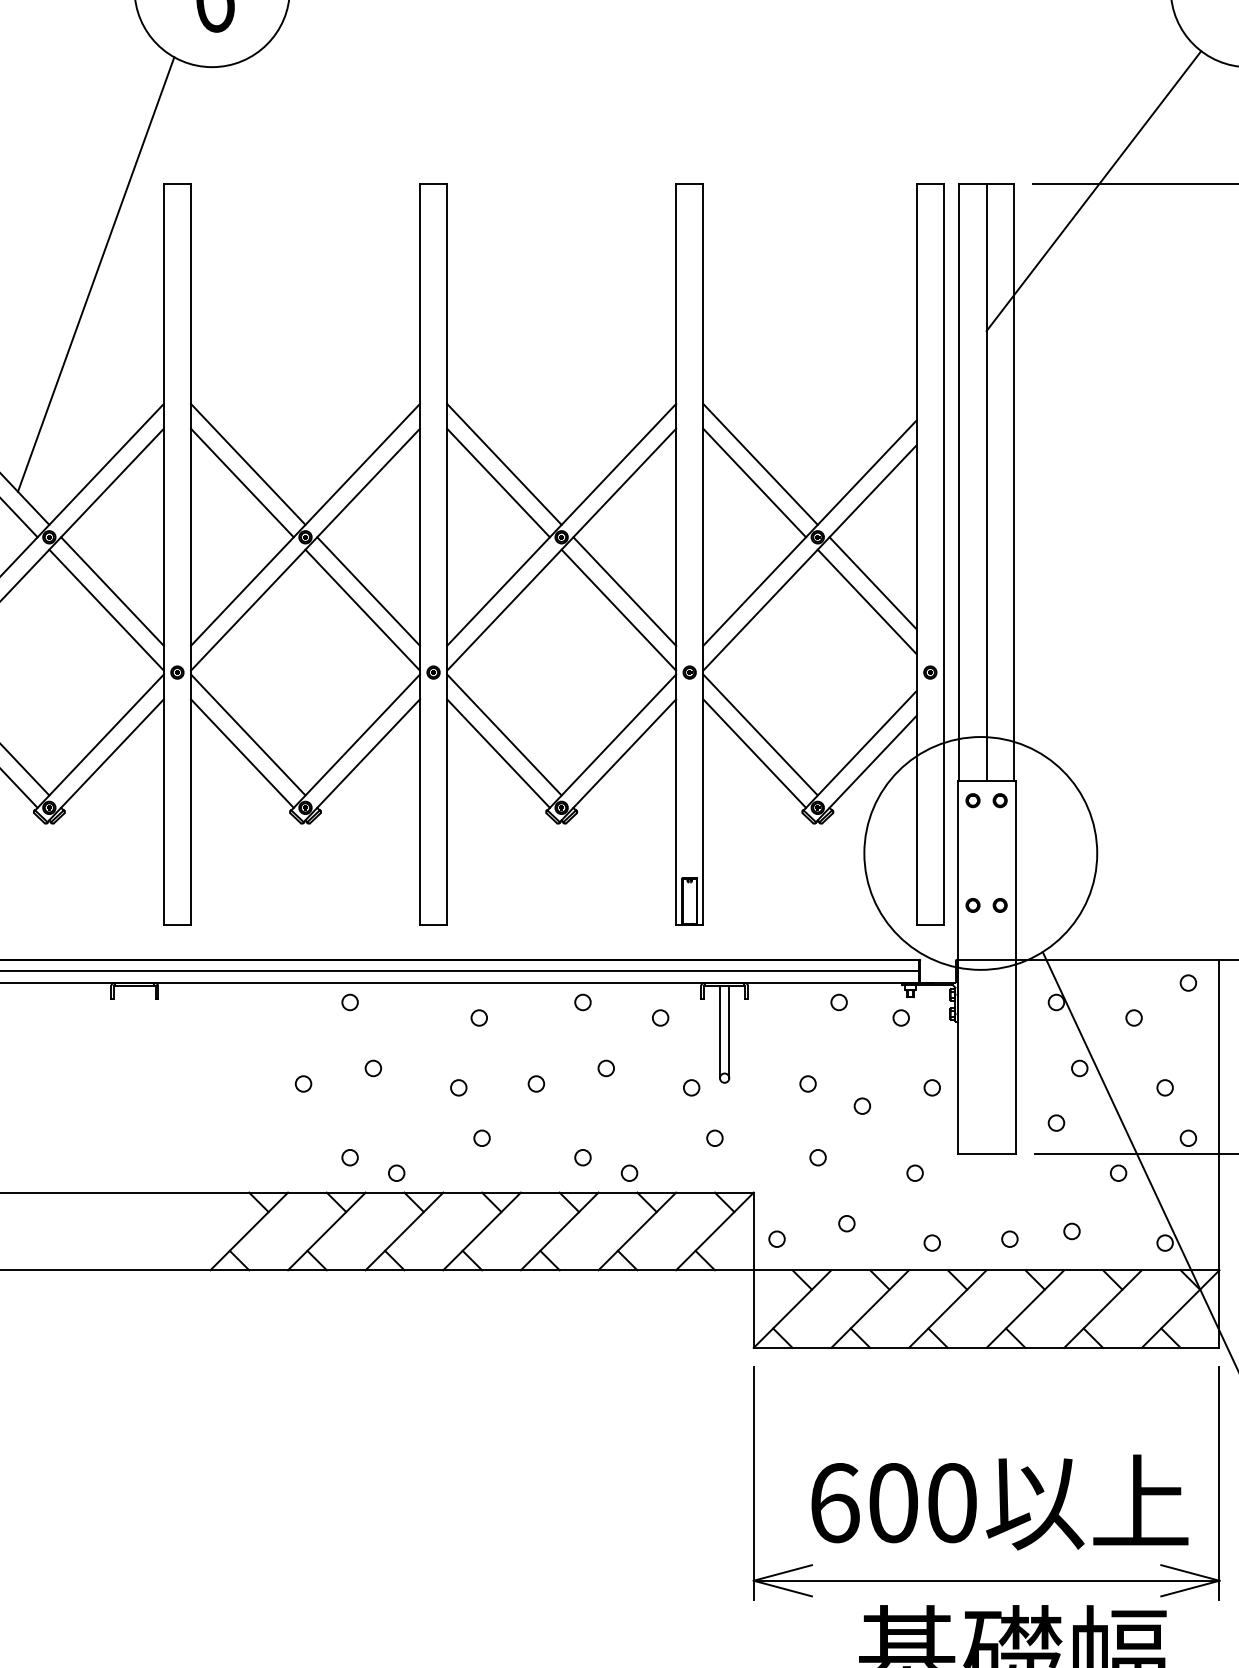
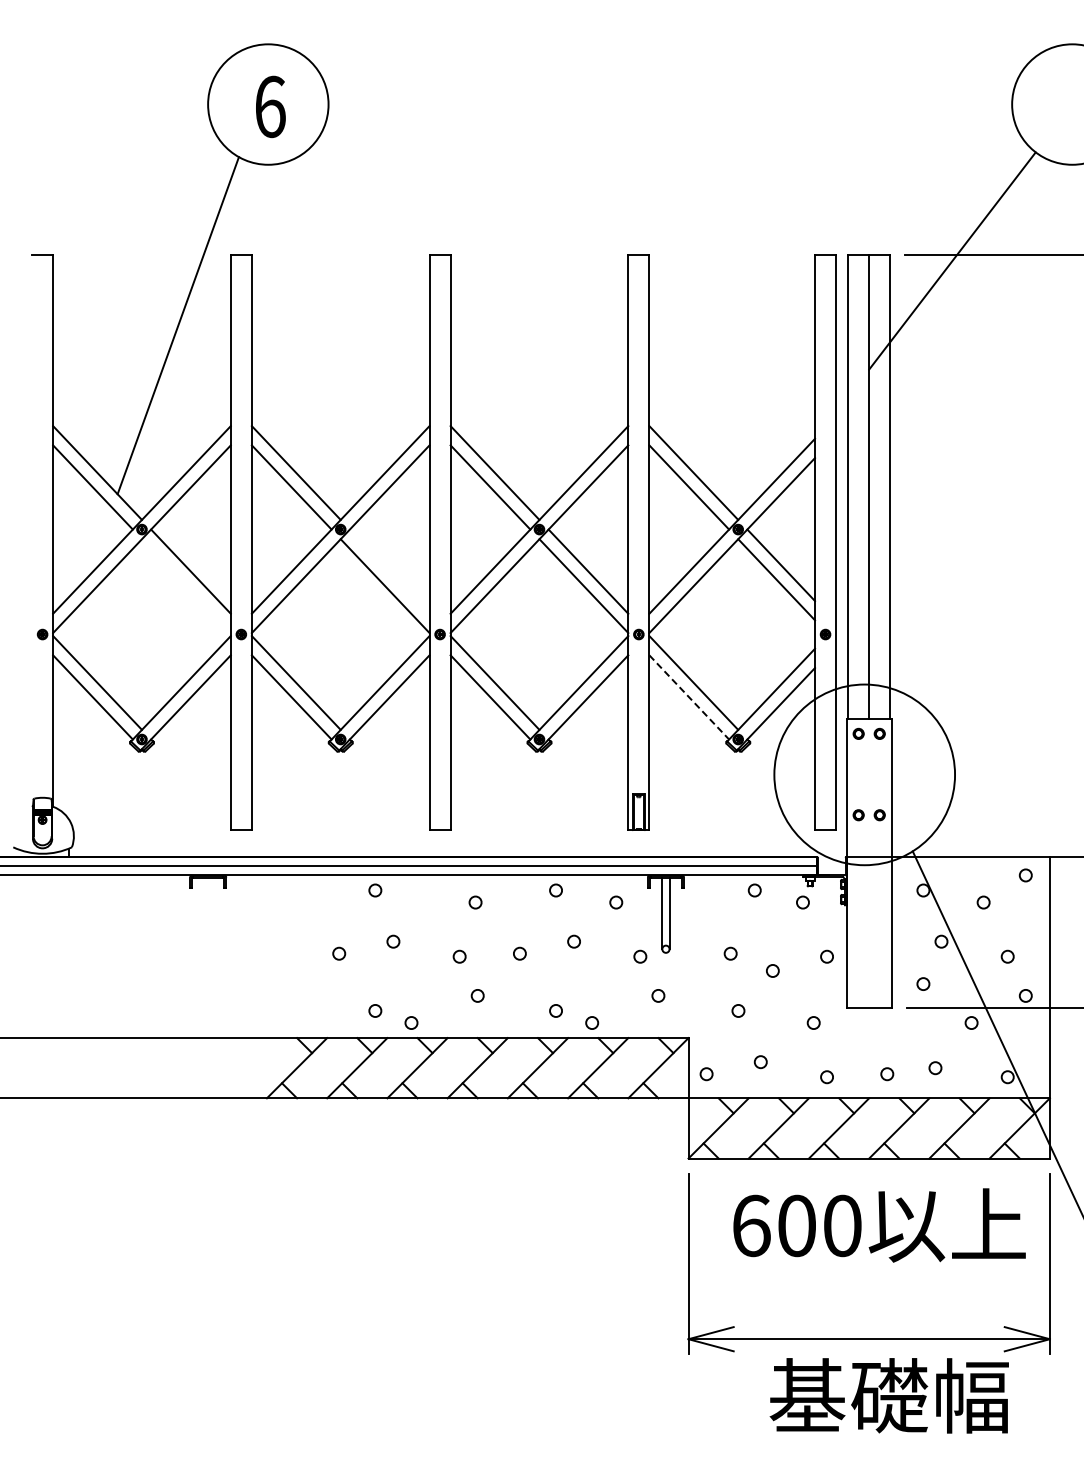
line: (368, 591) -> (389, 571), removed
line: (105, 610) -> (185, 586), removed
line: (754, 753) -> (689, 697), solid -> dashed
text: (999, 1502) -> (879, 1225), moved

